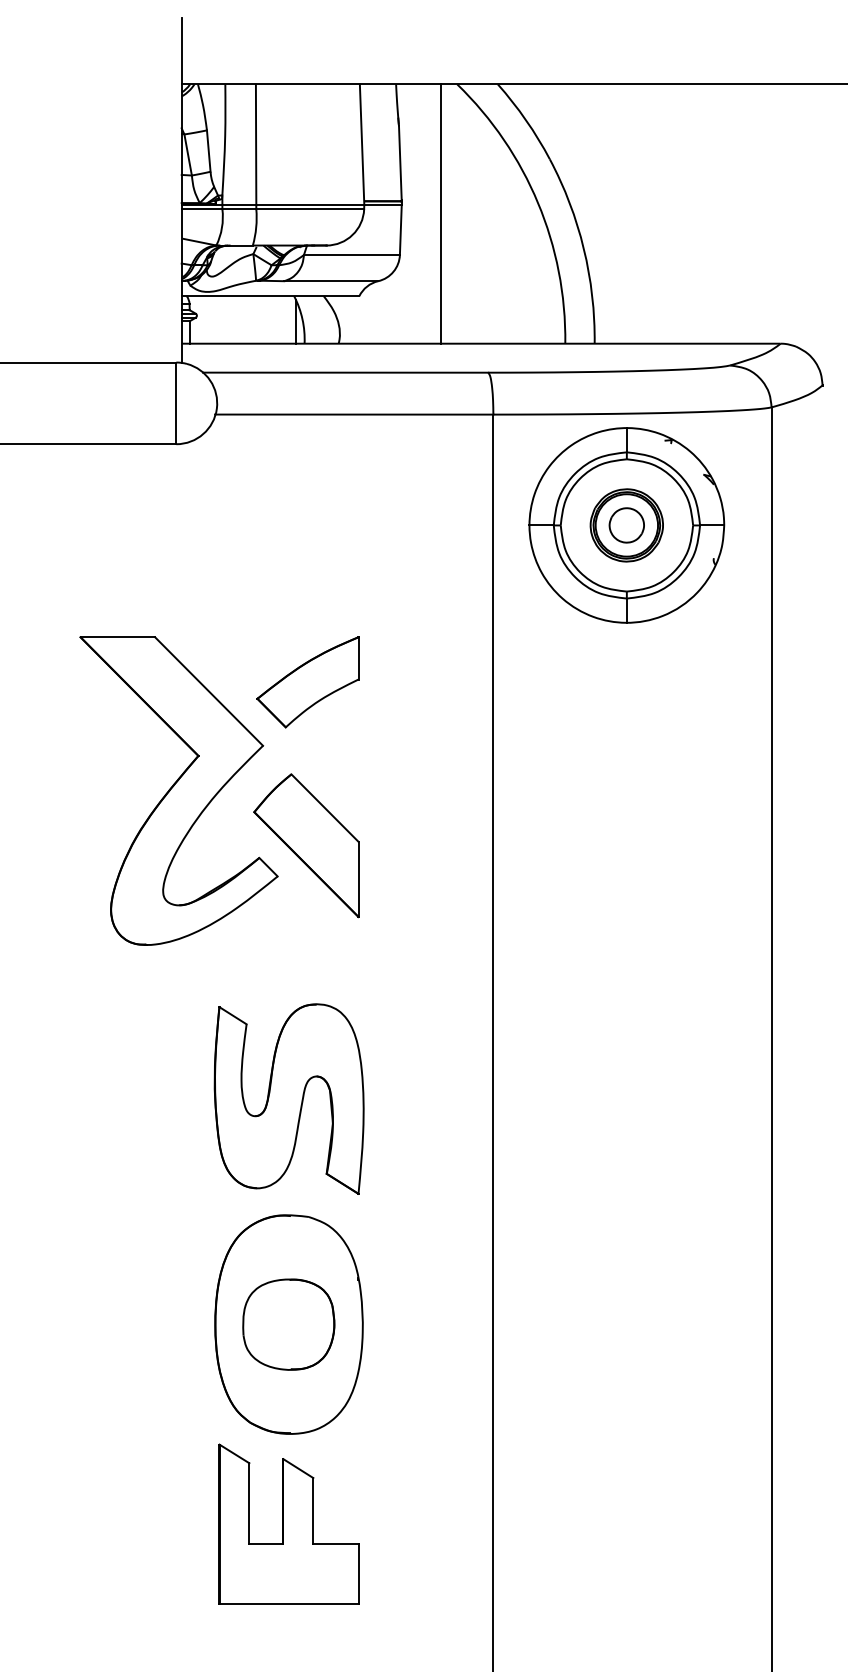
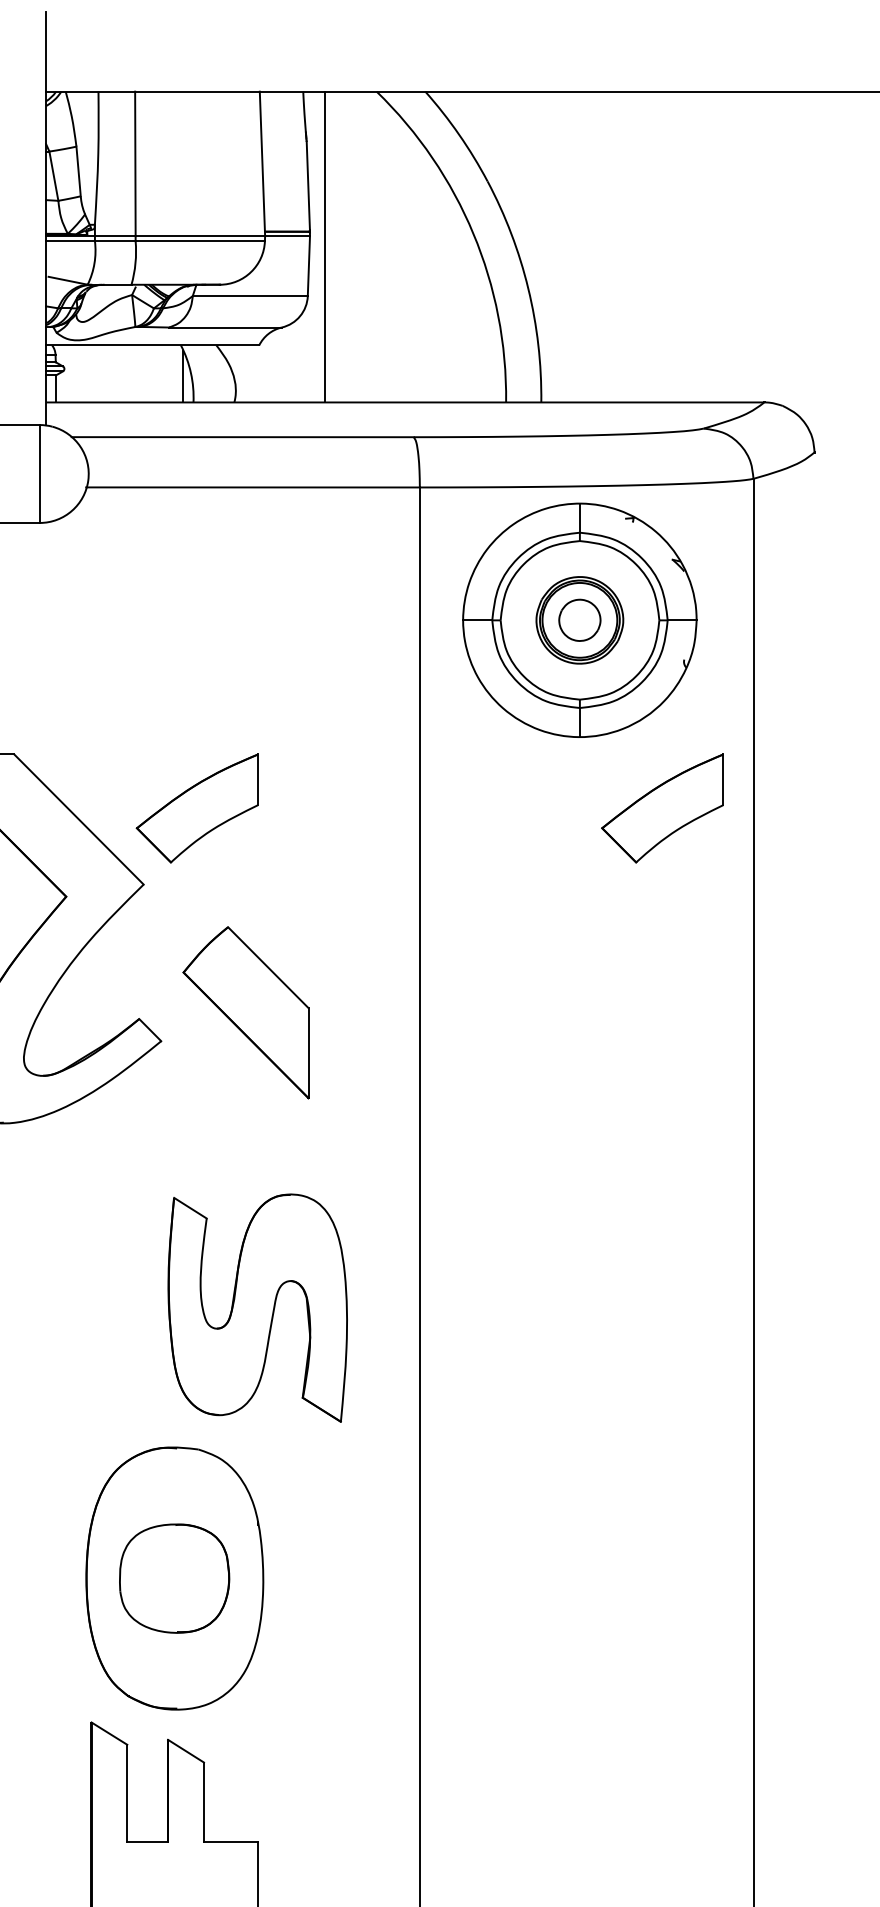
line: (440, 213) -> (324, 246), moved
part: (695, 682) -> (662, 808), added
part: (306, 845) -> (246, 1012), moved
part: (288, 1098) -> (256, 1307), moved

